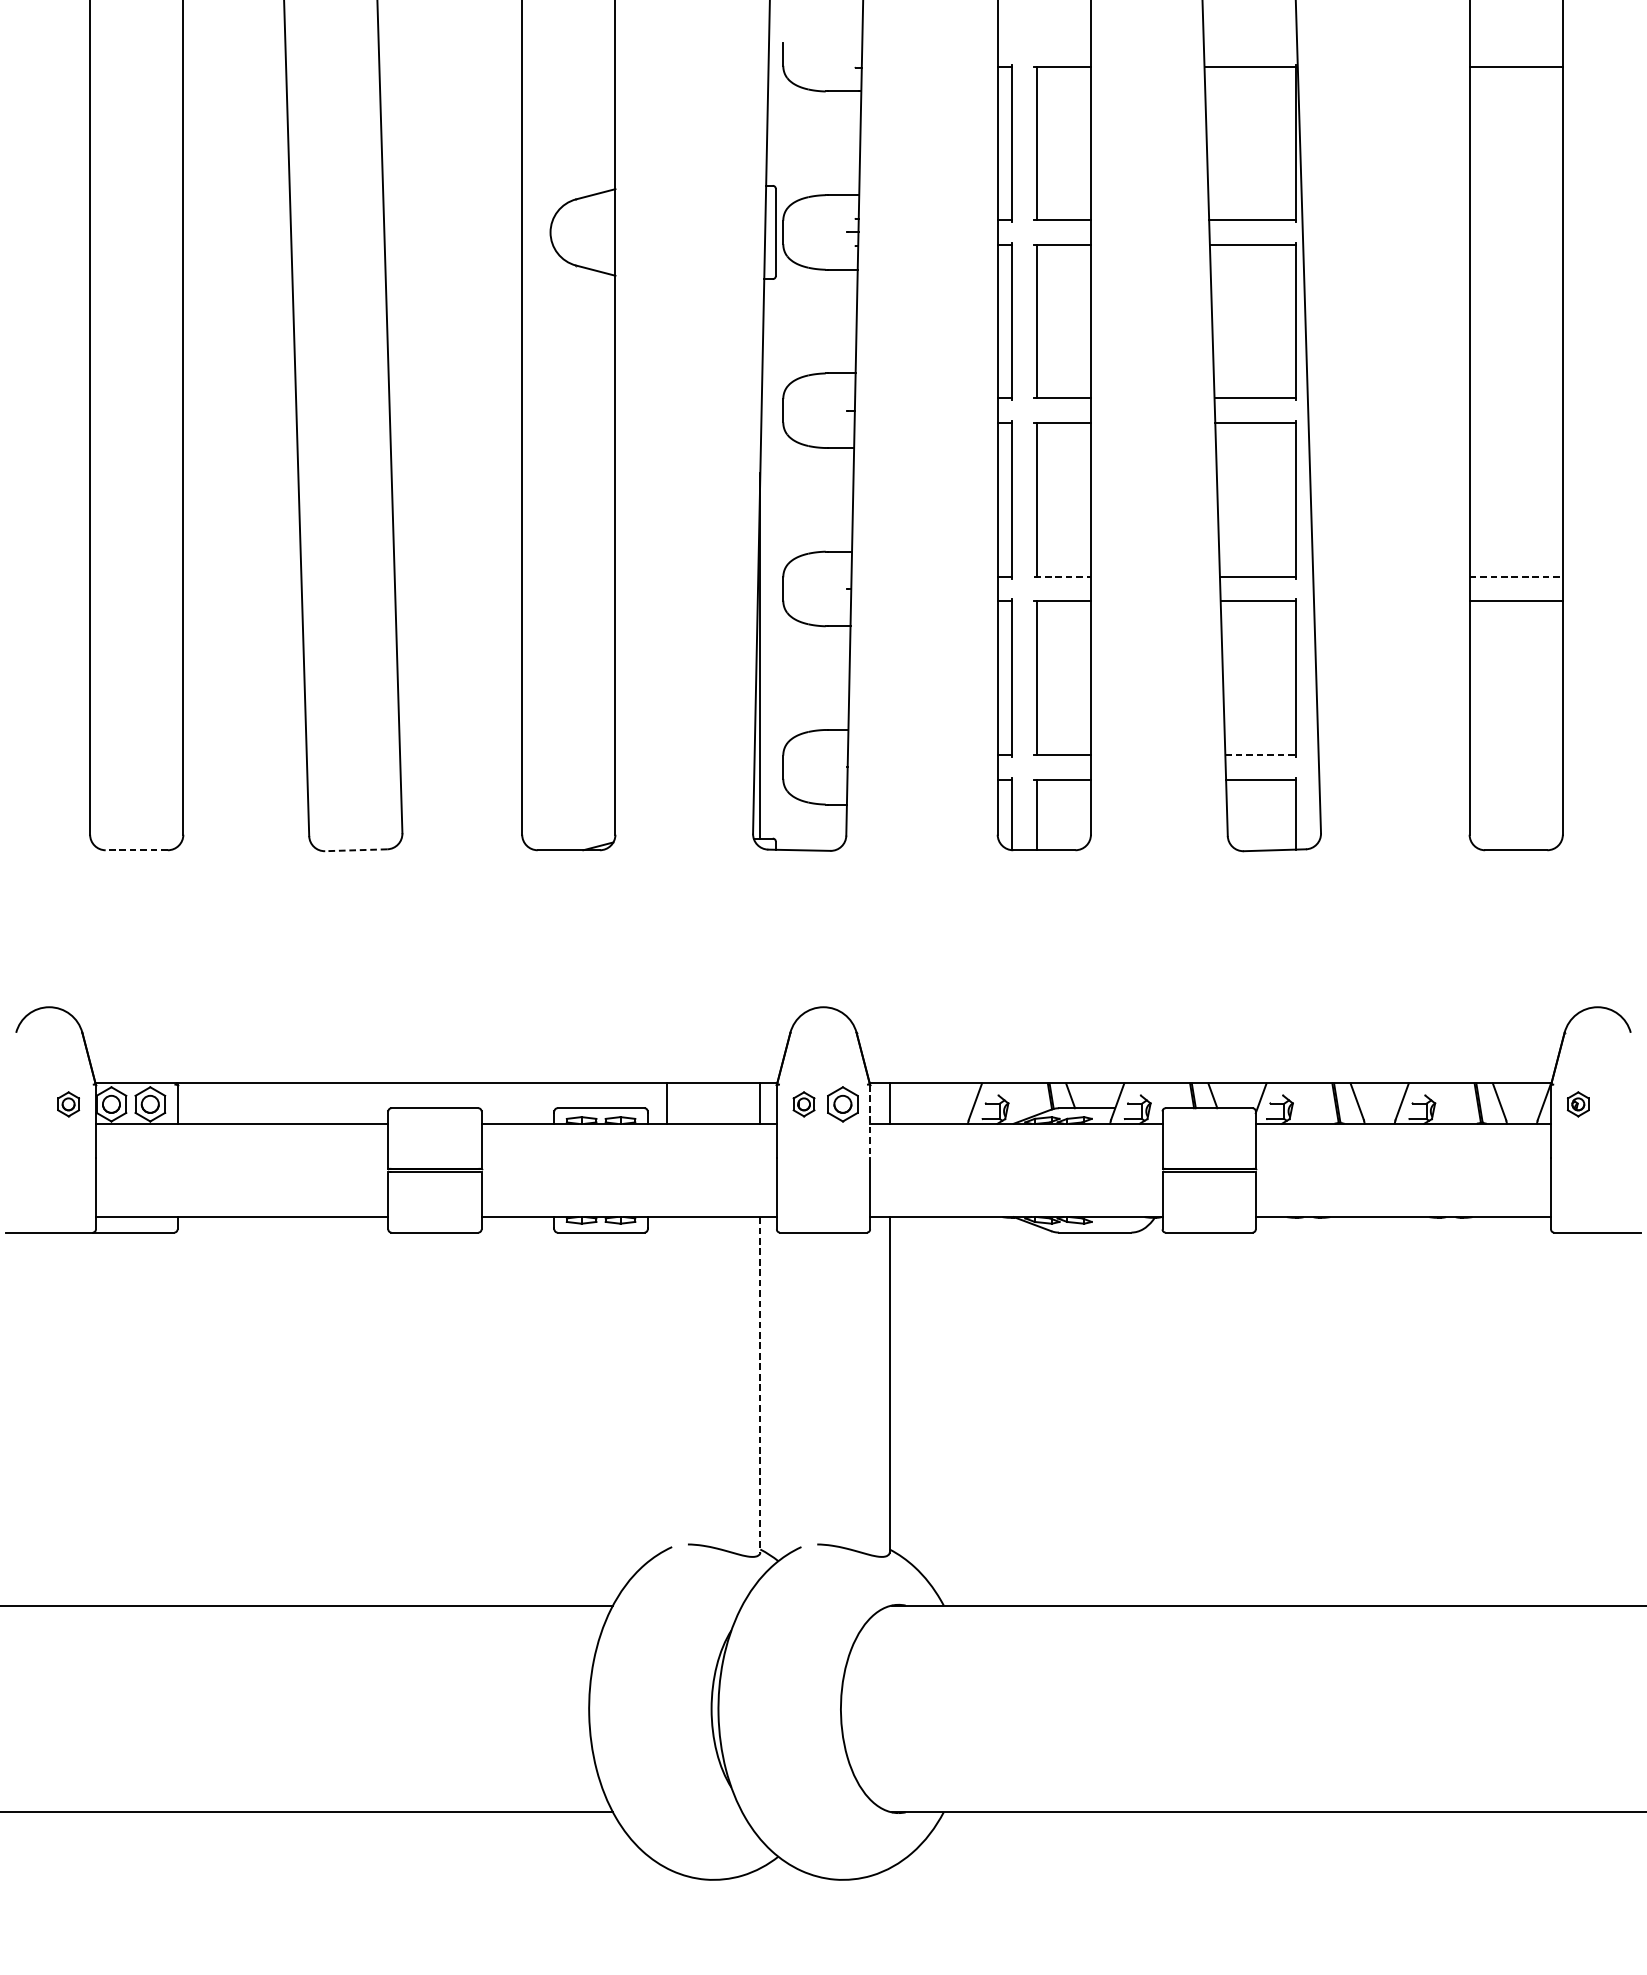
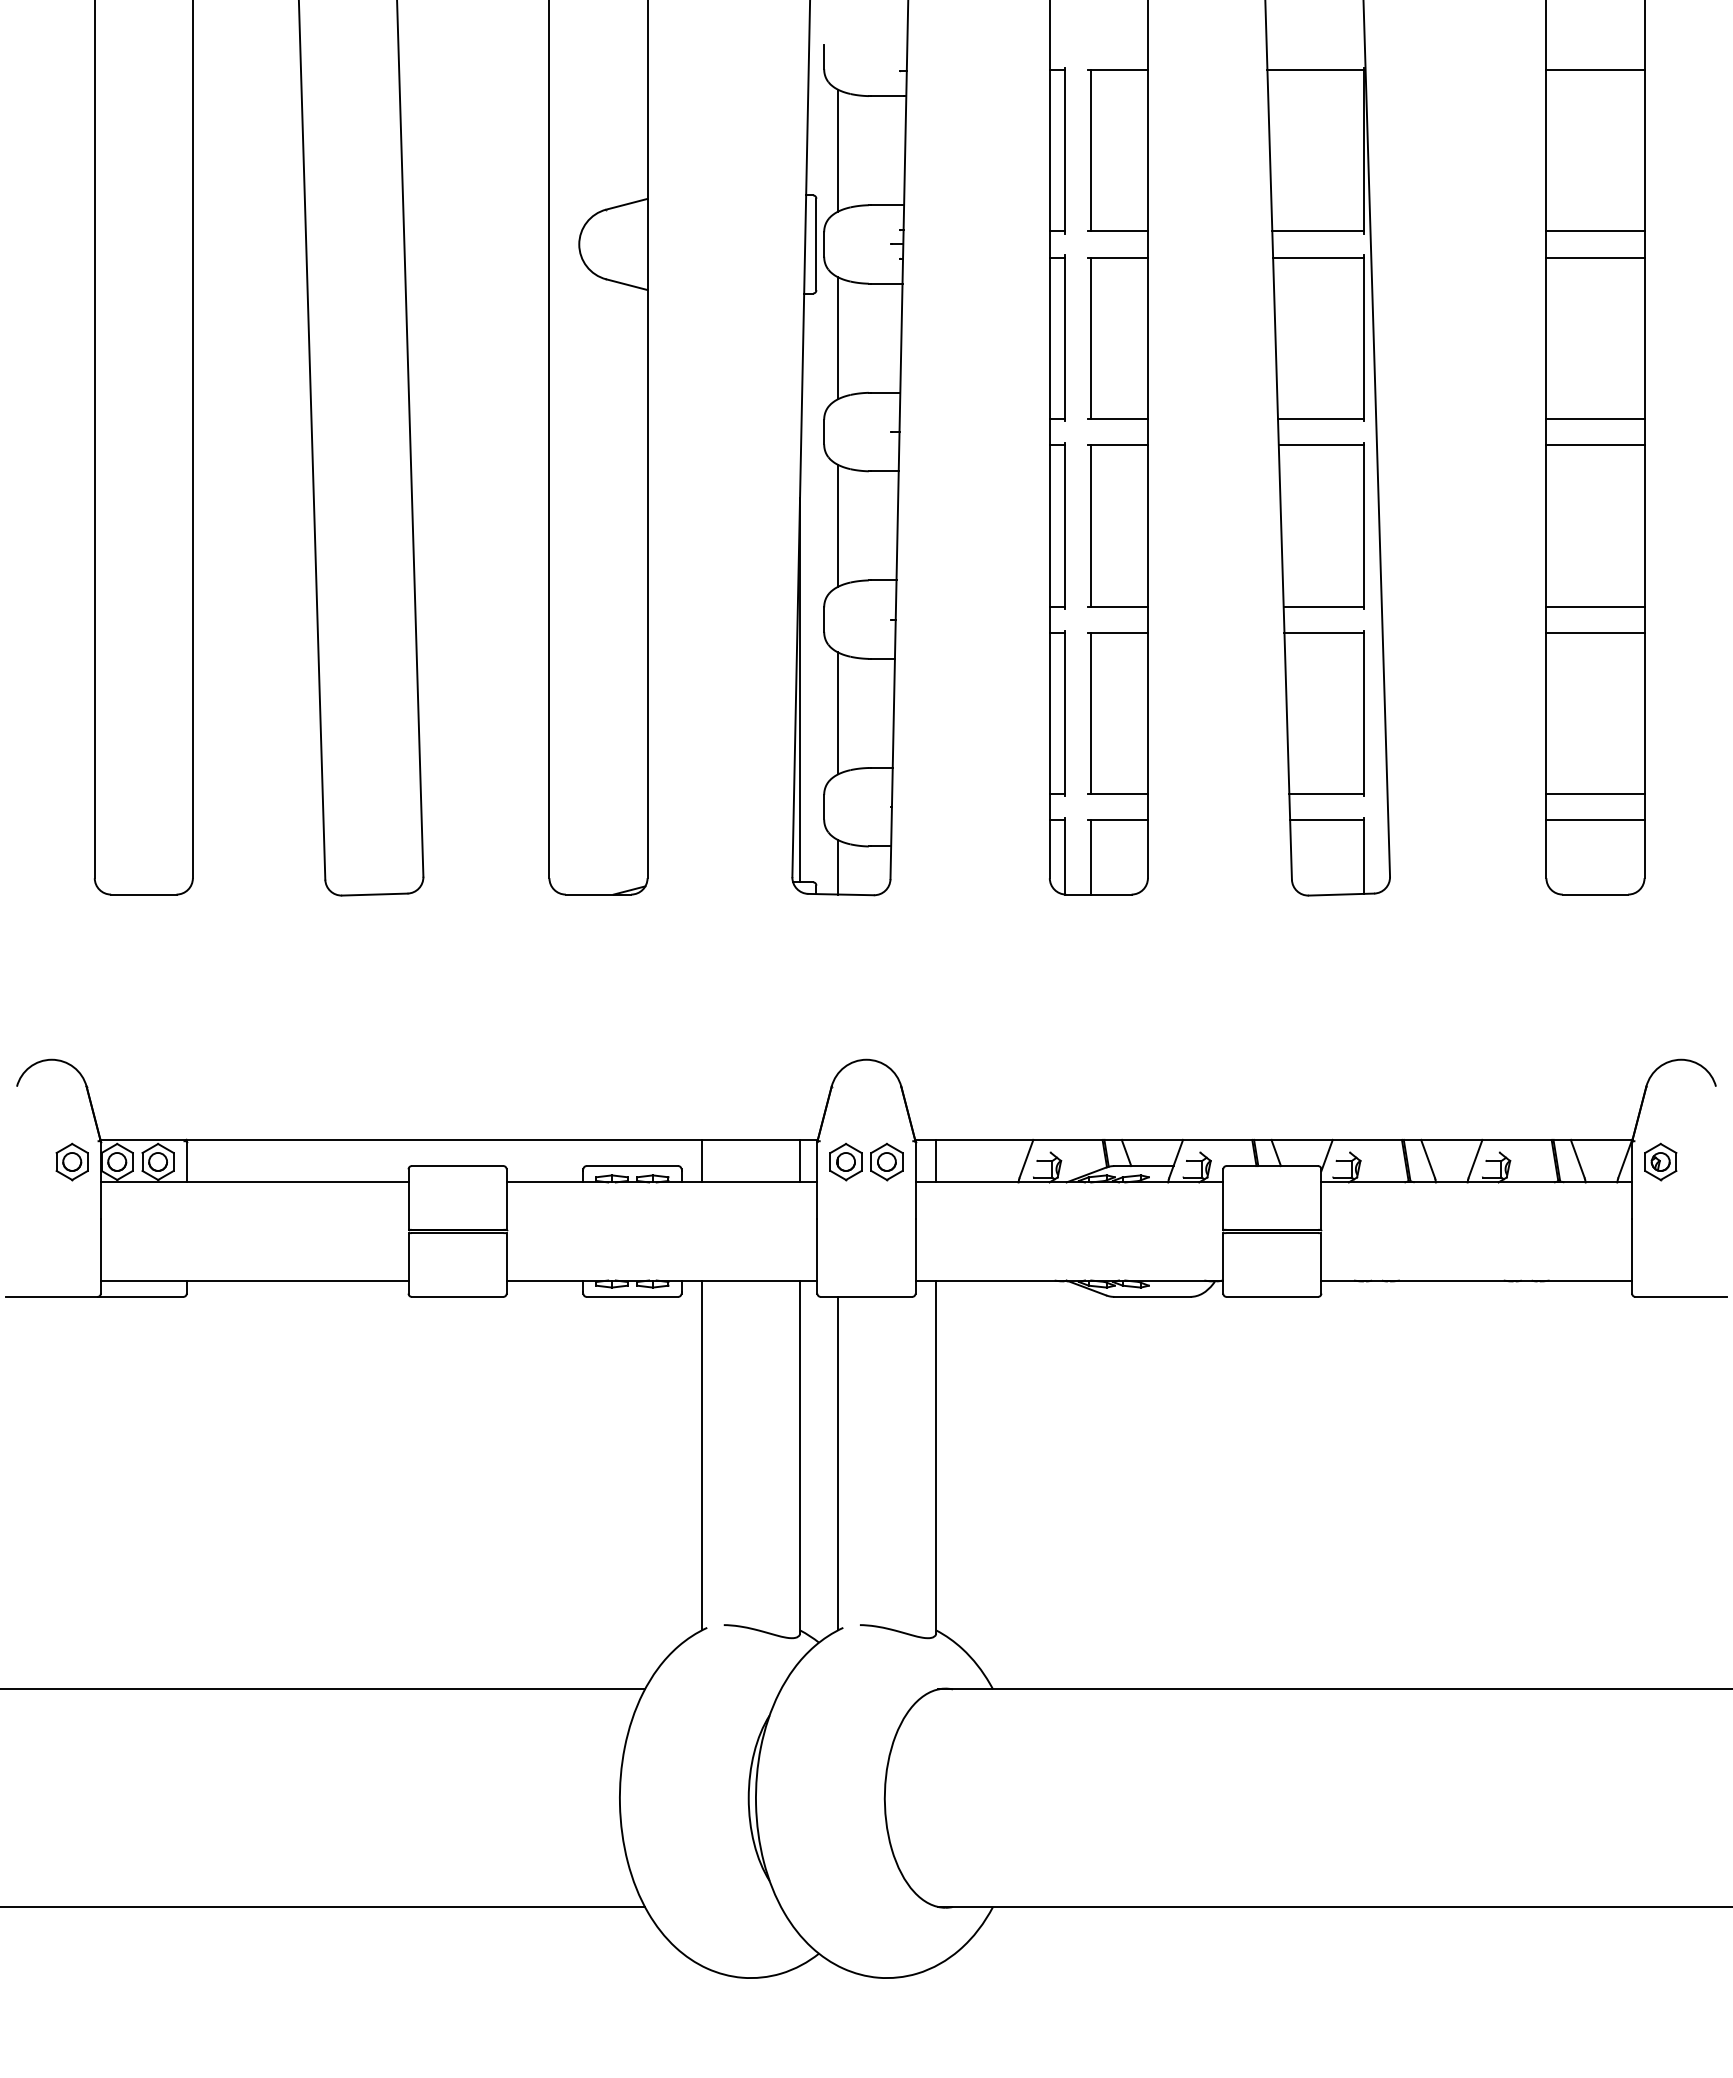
line: (796, 143) -> (838, 150), added
line: (1516, 220) -> (1595, 231), added
line: (1516, 244) -> (1595, 257), added
line: (796, 321) -> (838, 338), added
line: (1516, 397) -> (1595, 418), added
line: (1516, 423) -> (1595, 445), added
line: (796, 499) -> (838, 525), added
line: (1062, 576) -> (1118, 606), dashed -> solid
line: (1516, 576) -> (1595, 606), dashed -> solid
line: (796, 678) -> (838, 713), added
line: (1261, 755) -> (1327, 794), dashed -> solid
line: (1516, 755) -> (1595, 794), added
line: (1516, 779) -> (1595, 820), added
line: (796, 824) -> (838, 867), added
line: (136, 850) -> (143, 894), dashed -> solid
line: (355, 850) -> (374, 894), dashed -> solid
part: (68, 1103) -> (71, 1161), size x1.43
part: (803, 1103) -> (845, 1161), size x1.43
part: (1578, 1103) -> (1660, 1161), size x1.43
line: (870, 1121) -> (915, 1180), dashed -> solid
line: (666, 1383) -> (701, 1455), added
line: (760, 1385) -> (800, 1457), dashed -> solid
line: (796, 1390) -> (838, 1463), added

